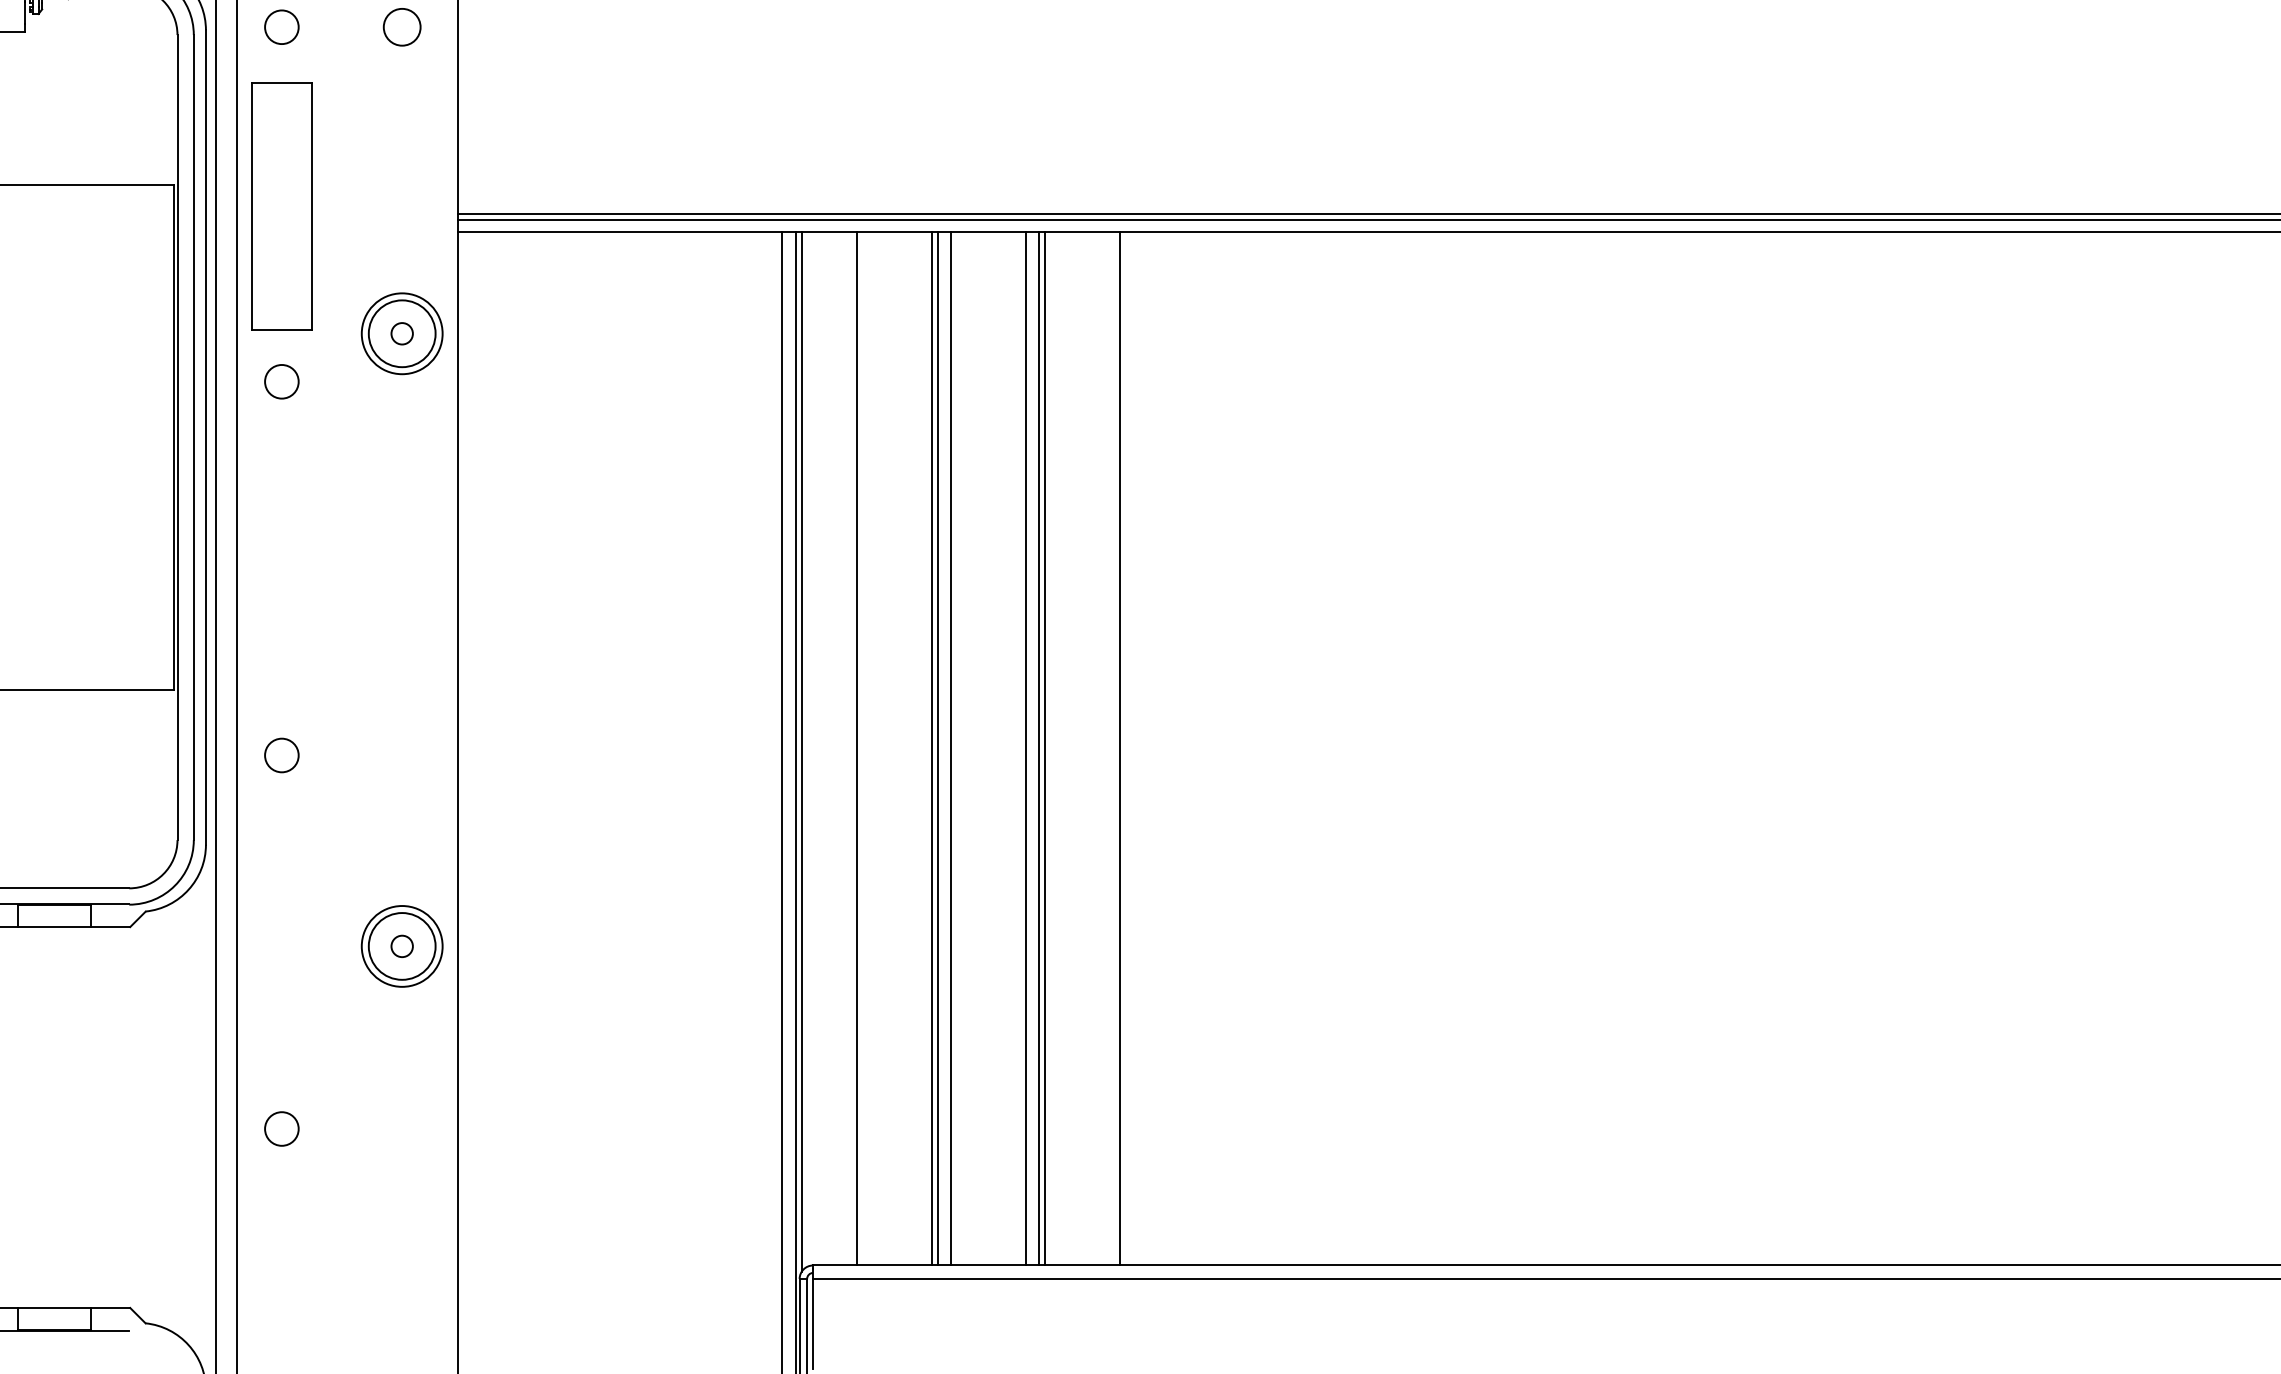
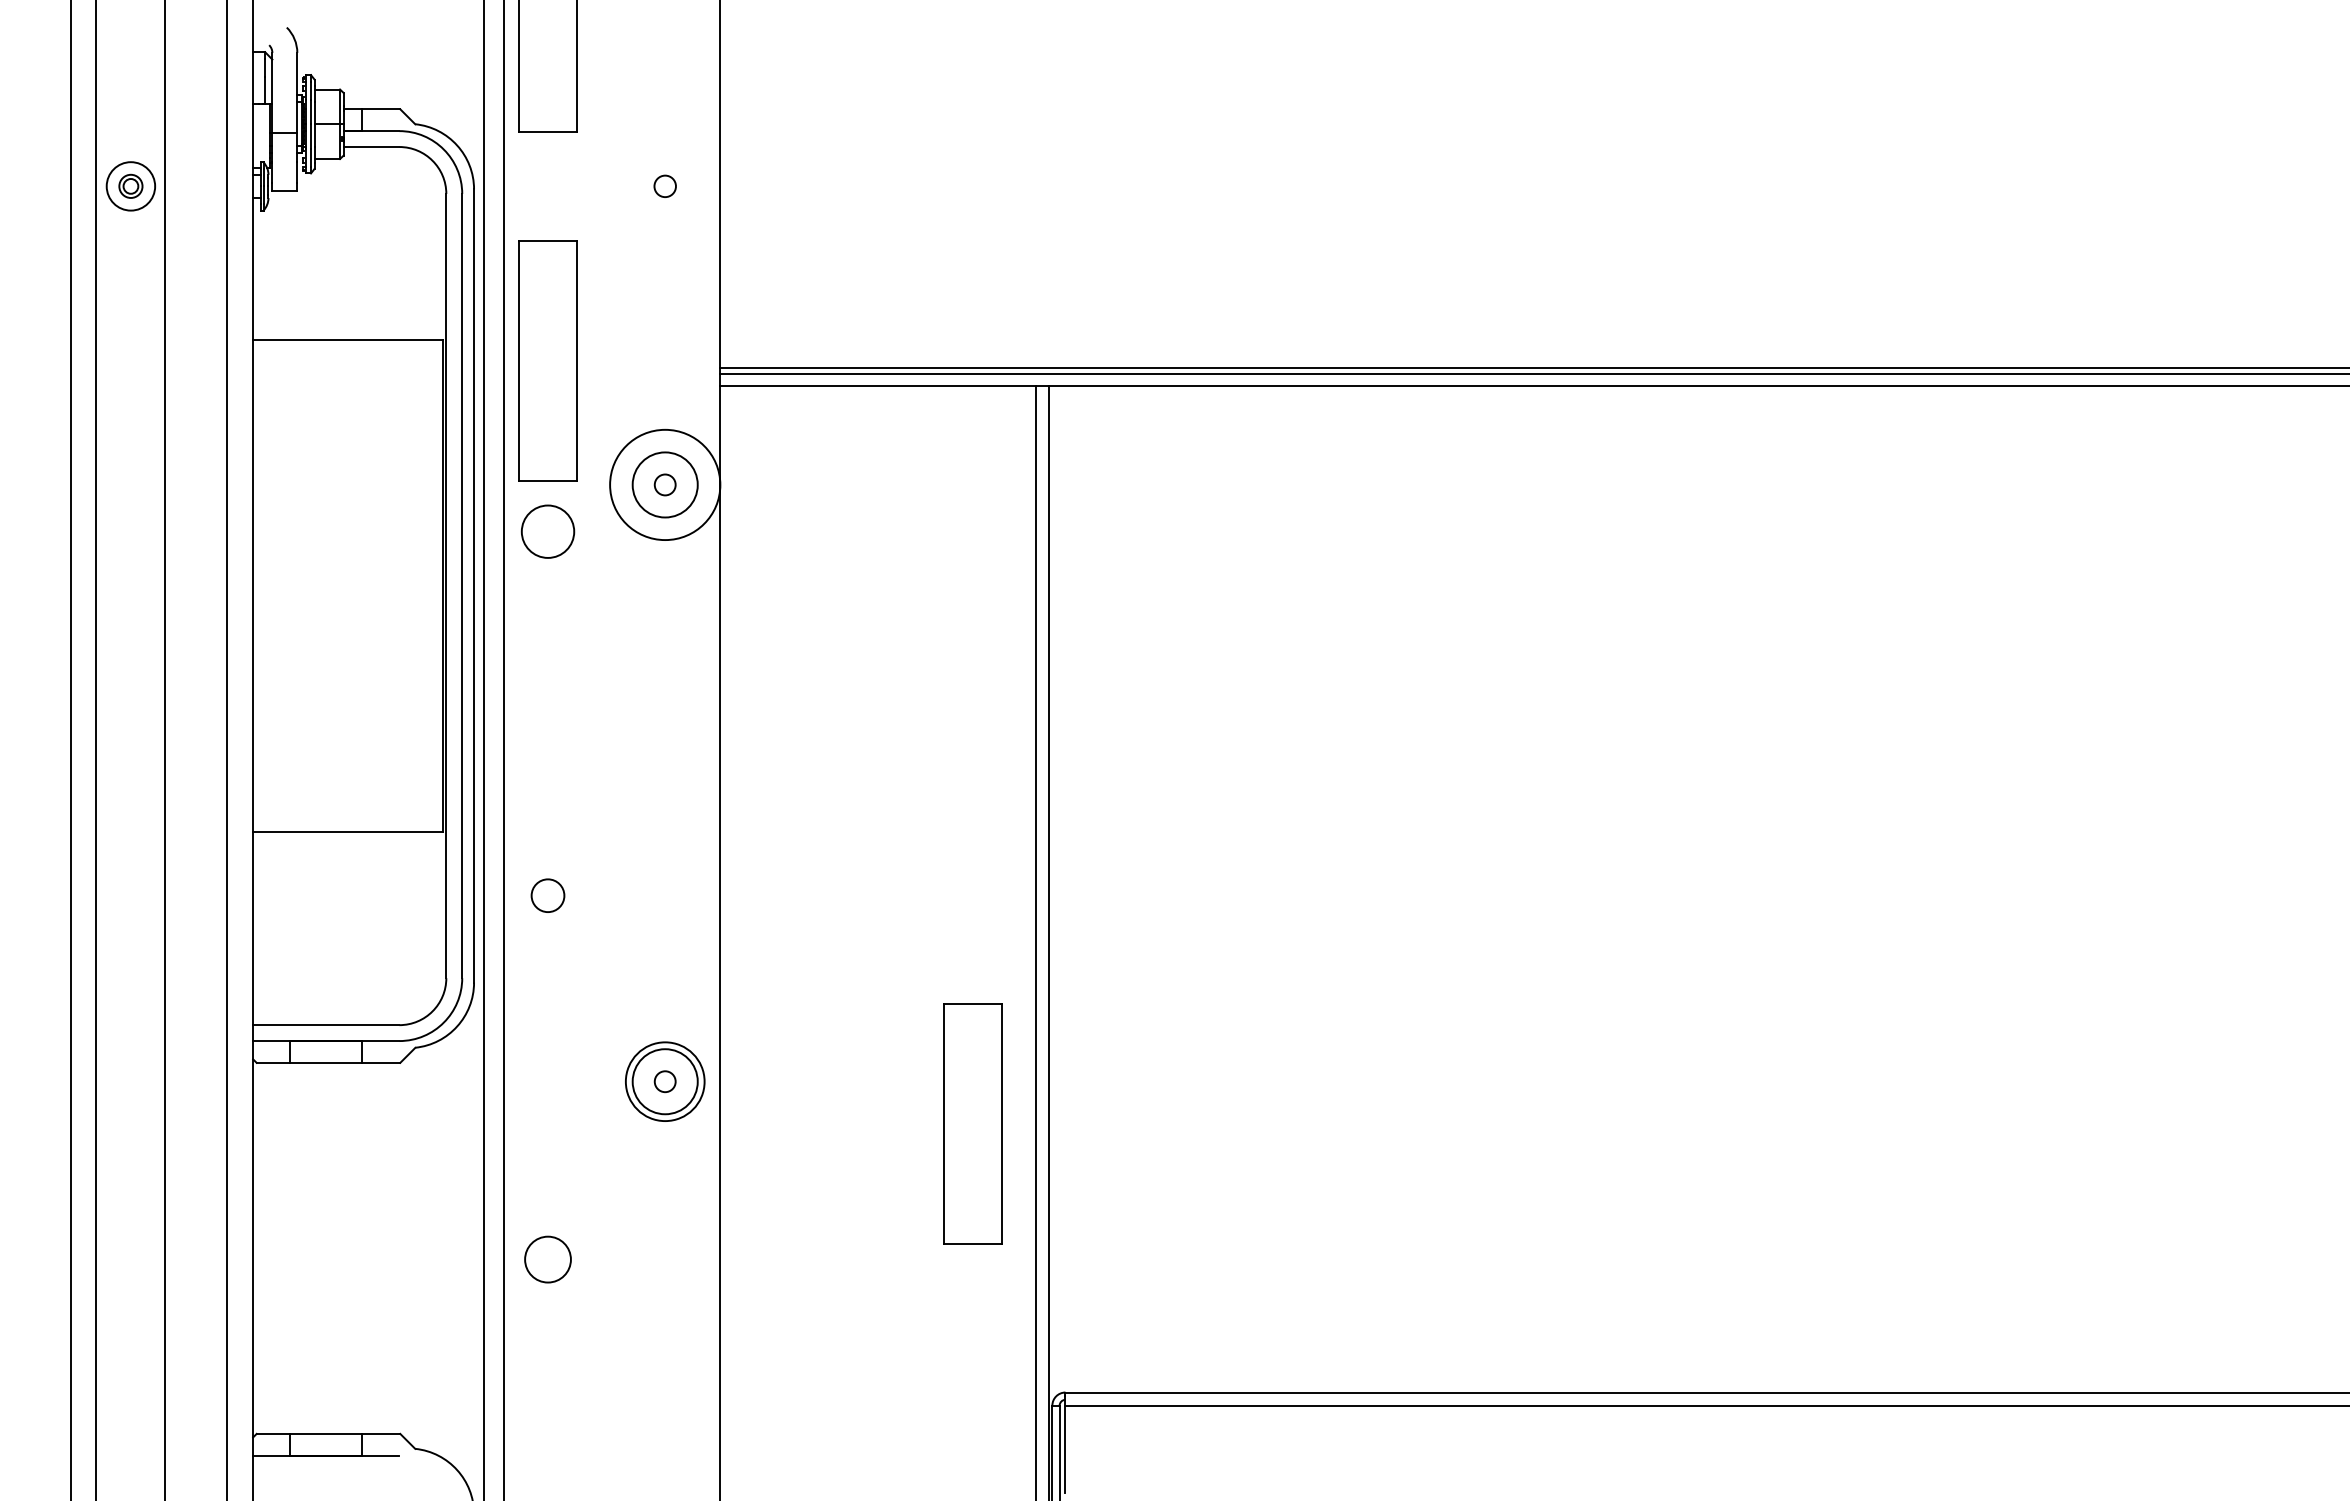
circle: (281, 27) -> (547, 186), removed
circle: (402, 27) -> (665, 186), size x0.6
circle: (401, 333) -> (664, 484), size x1.4
circle: (281, 381) -> (547, 531), size x1.6
line: (857, 748) -> (1108, 888), removed
line: (932, 748) -> (1181, 888), removed
line: (937, 748) -> (1186, 888), removed
line: (950, 748) -> (1199, 888), removed
line: (1025, 748) -> (1272, 888), removed
line: (1038, 748) -> (1285, 888), removed
line: (1045, 748) -> (1291, 888), removed
line: (1120, 748) -> (1364, 888), removed
line: (801, 751) -> (1054, 891), removed
part: (717, 989) -> (972, 1123), added
circle: (281, 1128) -> (547, 1259), size x1.4

